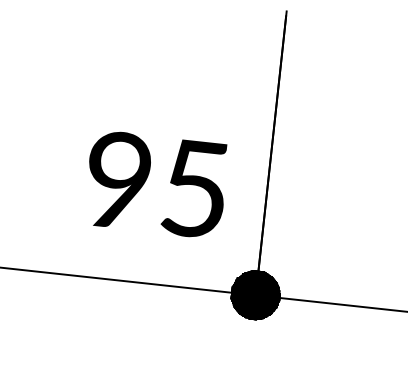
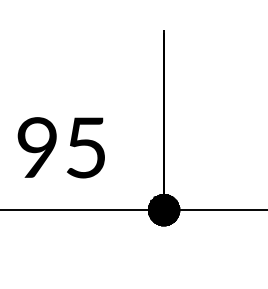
text: (154, 184) -> (60, 147), moved

